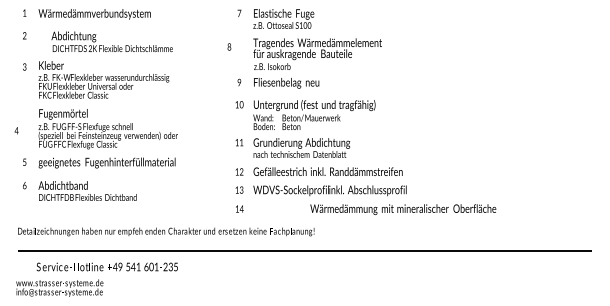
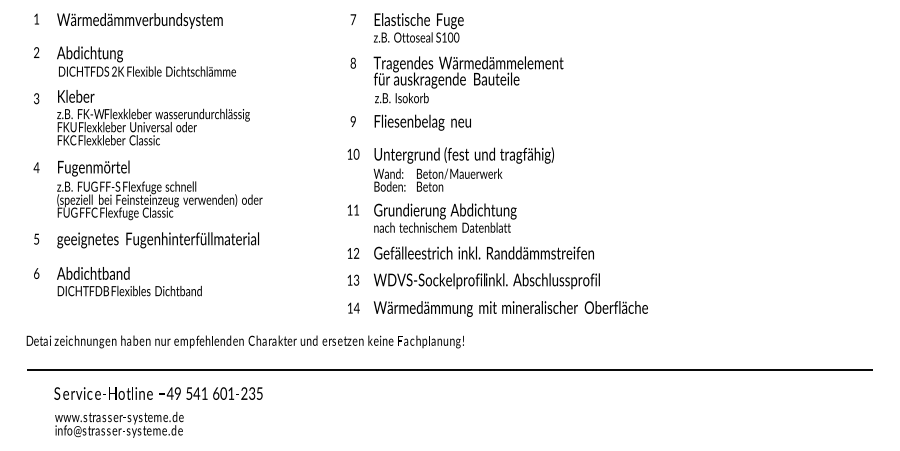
text: (111, 41) -> (145, 61), moved
text: (229, 46) -> (353, 62), moved
text: (16, 130) -> (36, 167), moved
text: (403, 209) -> (511, 308), moved
text: (59, 287) -> (118, 423), moved

